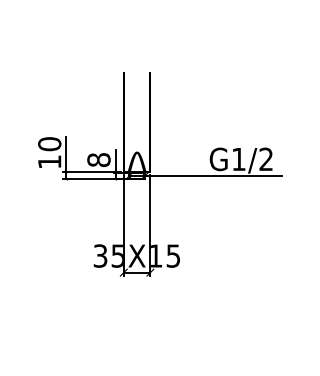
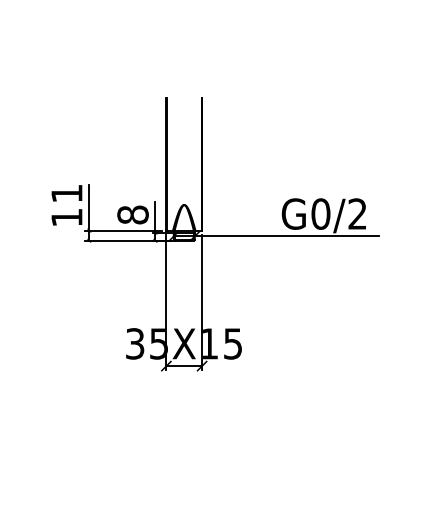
text: (49, 144) -> (66, 194), 10 -> 11
text: (238, 159) -> (320, 214), G1/2 -> G0/2

